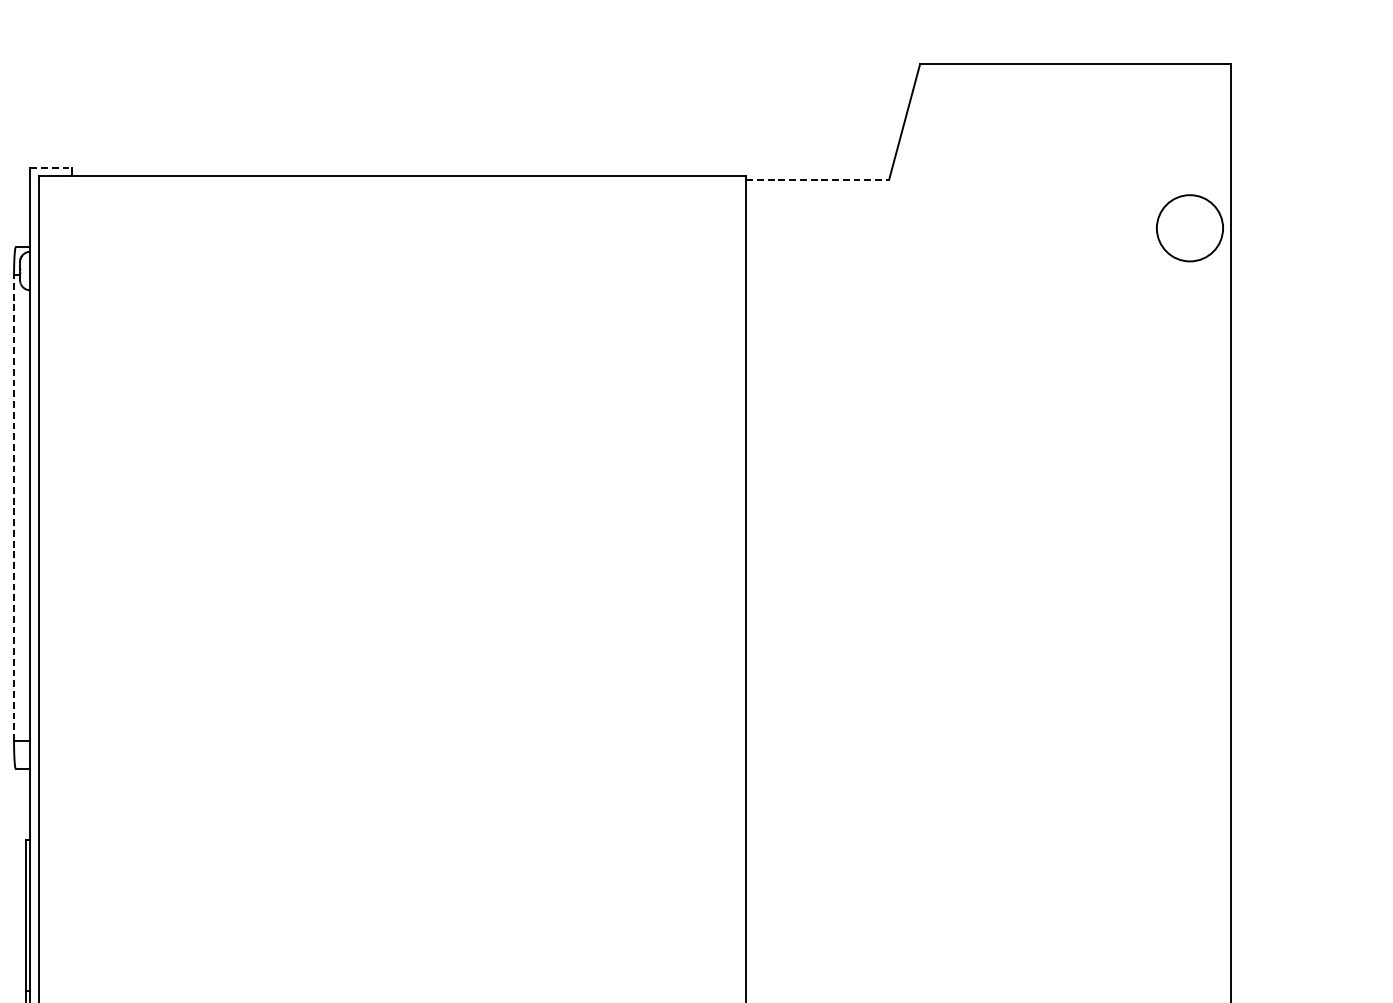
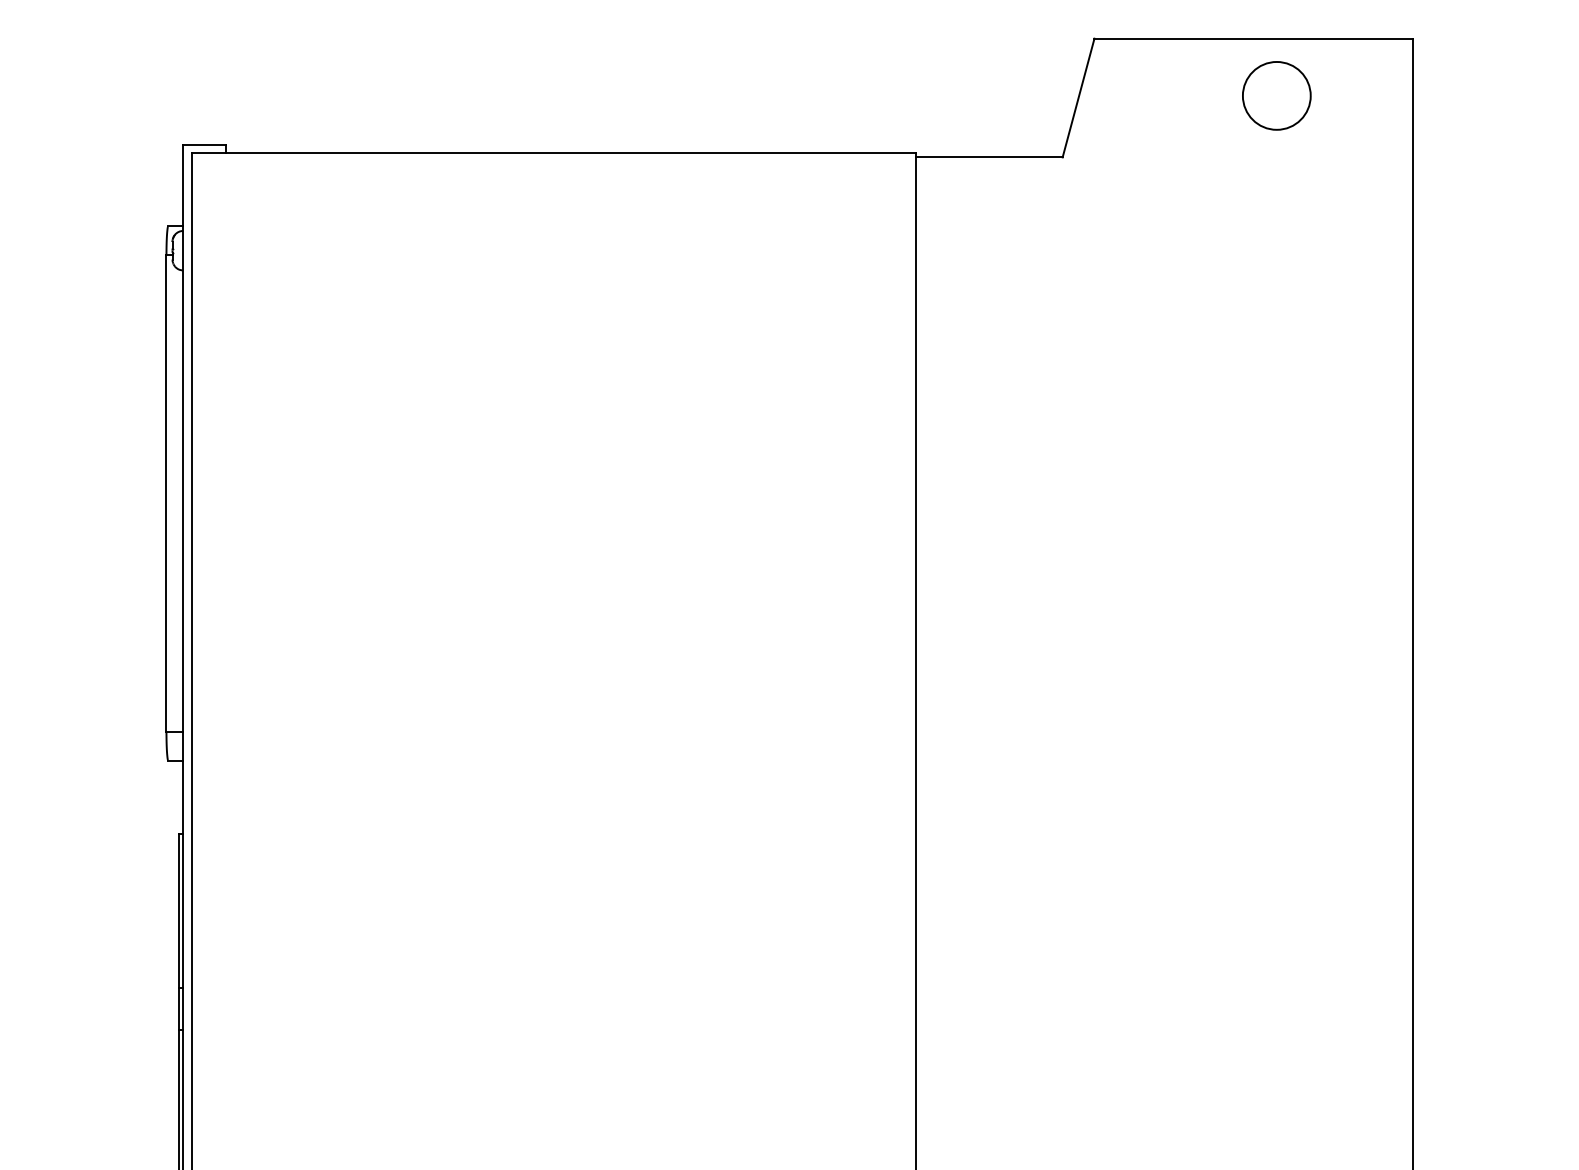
line: (51, 167) -> (204, 144), dashed -> solid
line: (818, 180) -> (990, 157), dashed -> solid
circle: (1189, 227) -> (1276, 95), moved
line: (14, 508) -> (166, 493), dashed -> solid

